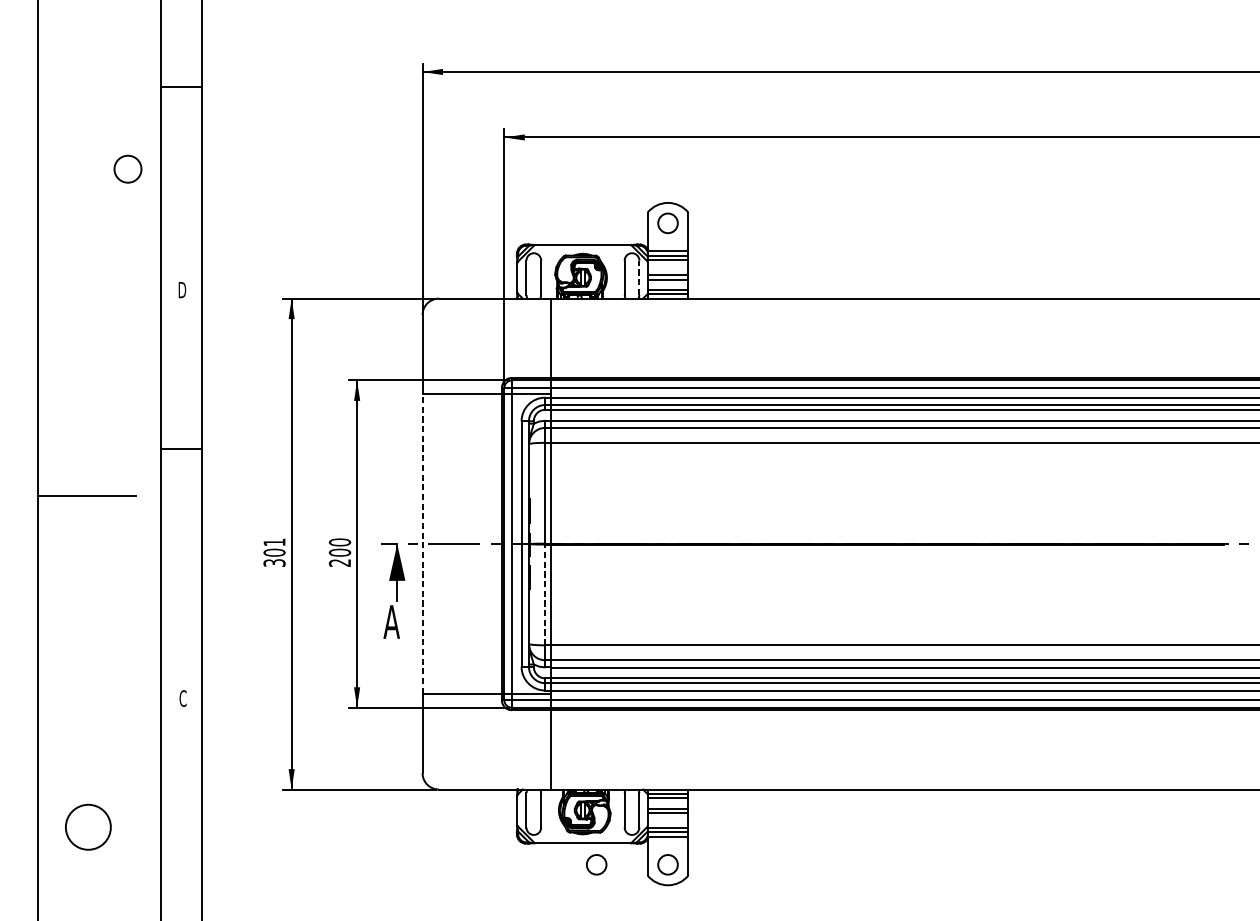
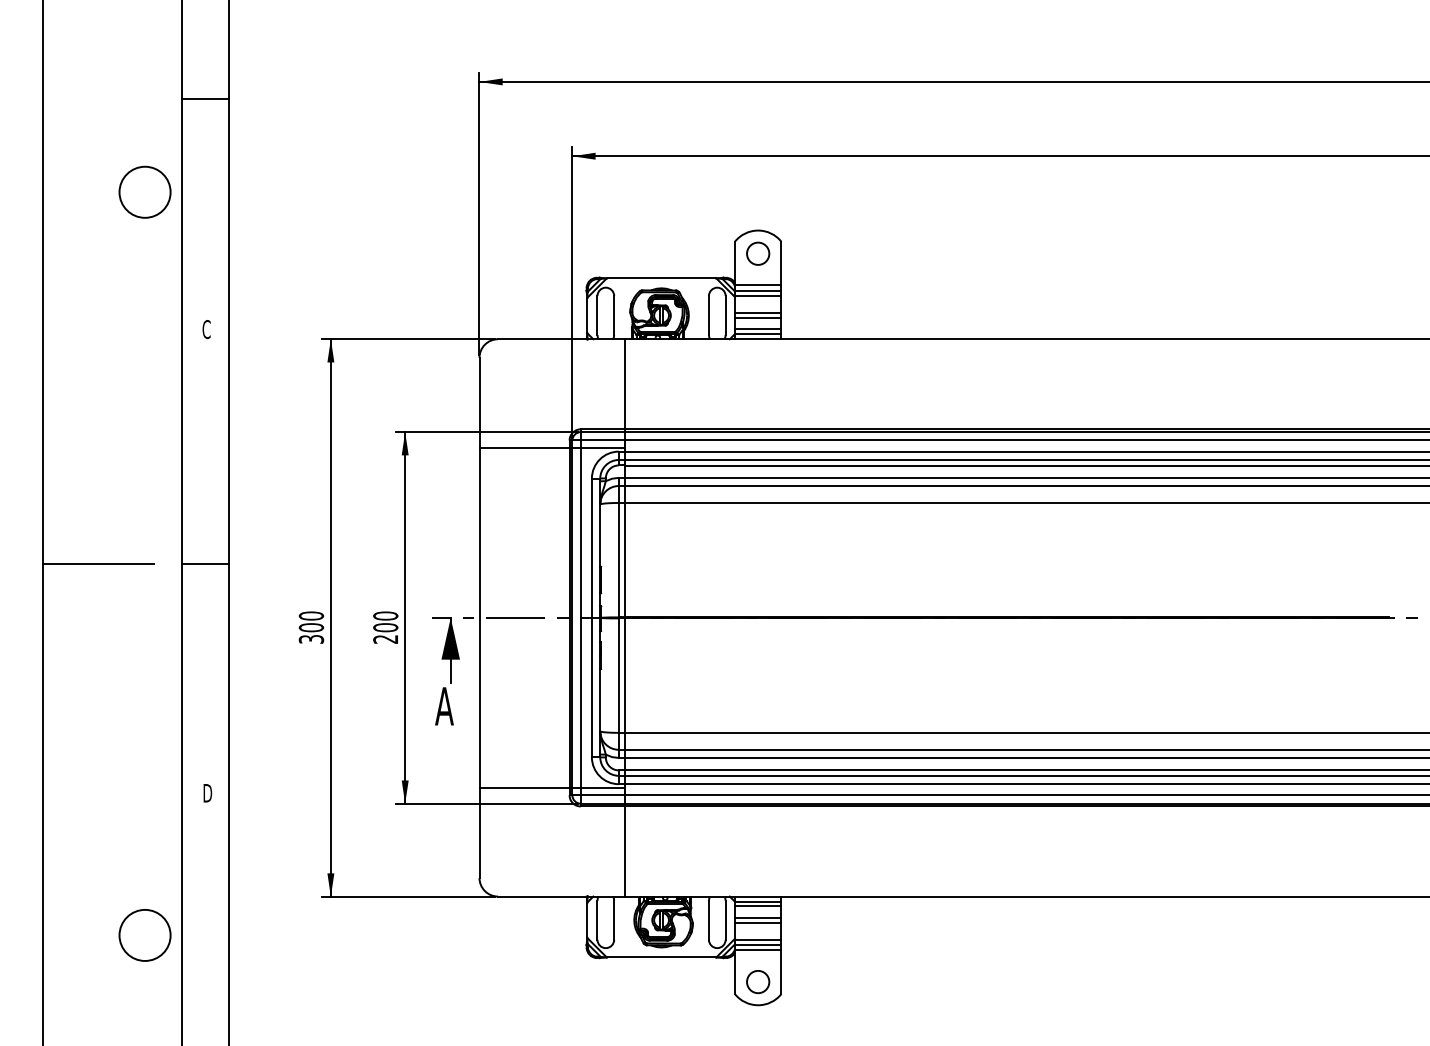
circle: (127, 168) -> (144, 191), size x1.67
line: (639, 277) -> (725, 315), dashed -> solid
text: (182, 290) -> (206, 329), D -> C
line: (181, 448) -> (205, 563), moved
text: (274, 541) -> (311, 615), 301 -> 300
line: (422, 543) -> (479, 617), dashed -> solid
line: (545, 594) -> (618, 675), dashed -> solid
text: (182, 697) -> (207, 792), C -> D
circle: (87, 827) -> (144, 935), moved
circle: (596, 865) -> (677, 982), removed

